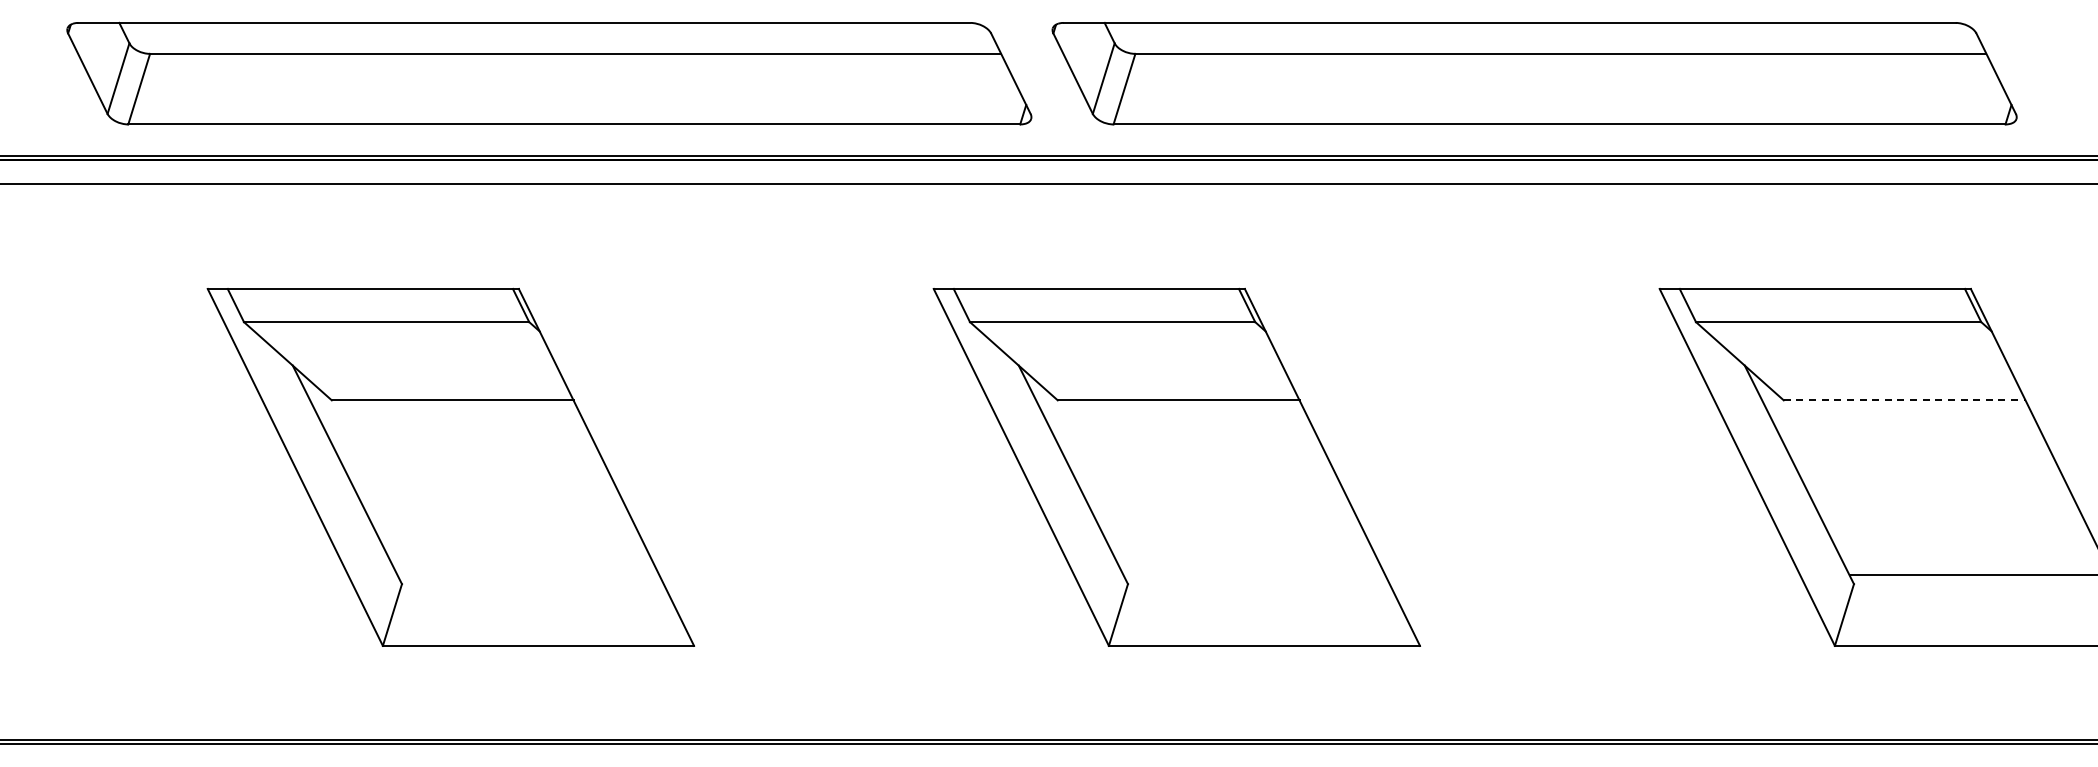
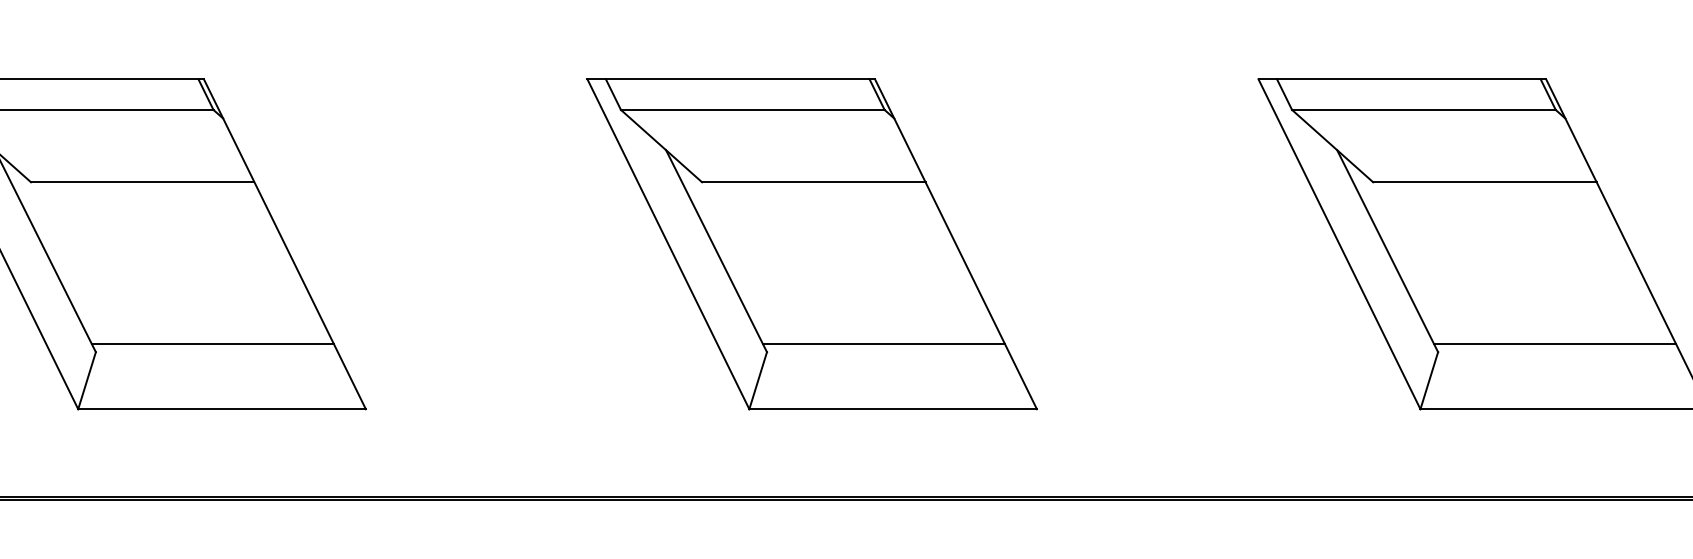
line: (1904, 400) -> (1484, 182), dashed -> solid
line: (528, 575) -> (212, 344), added
line: (1254, 575) -> (883, 344), added

